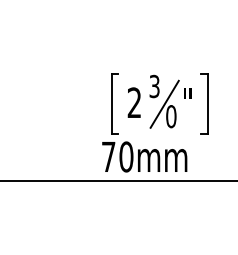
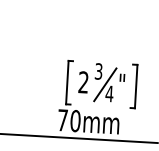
text: (170, 116) -> (108, 93), 0 -> 4

